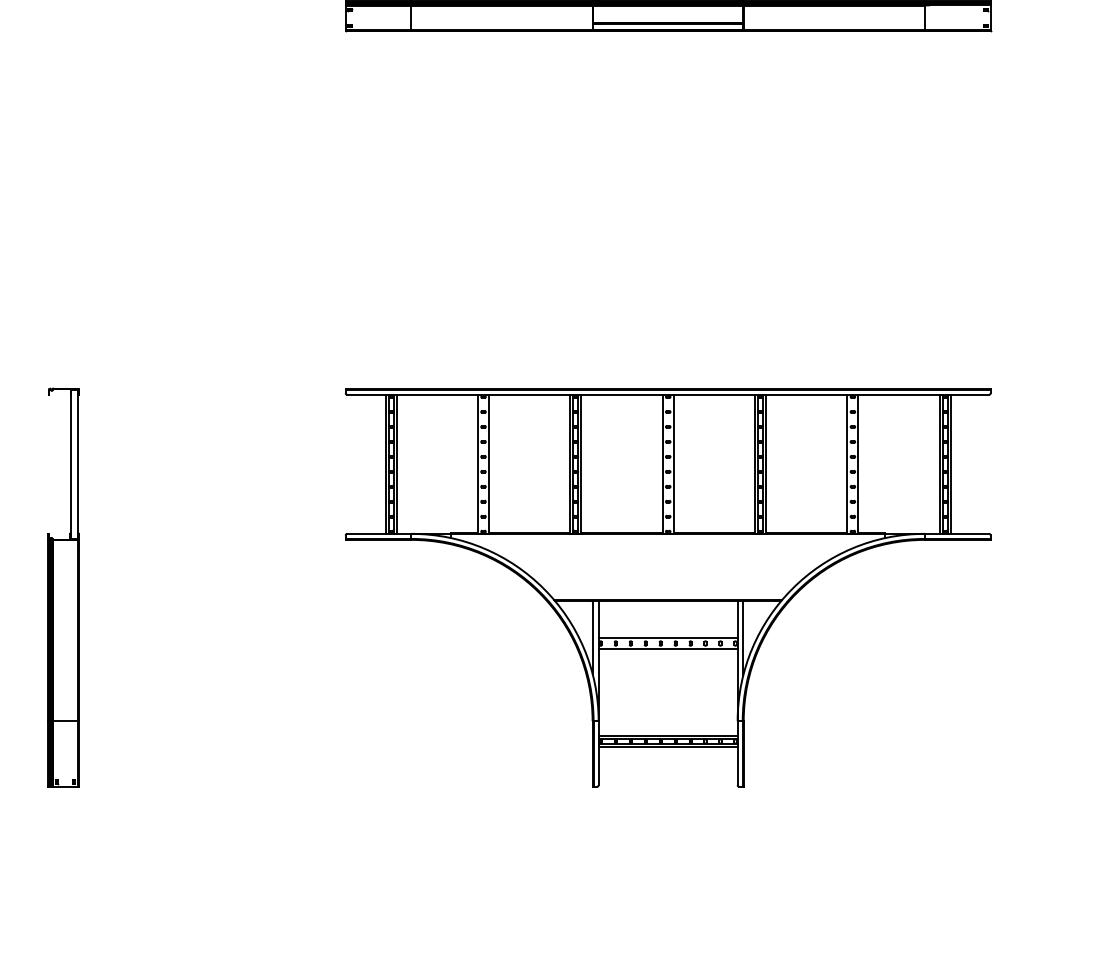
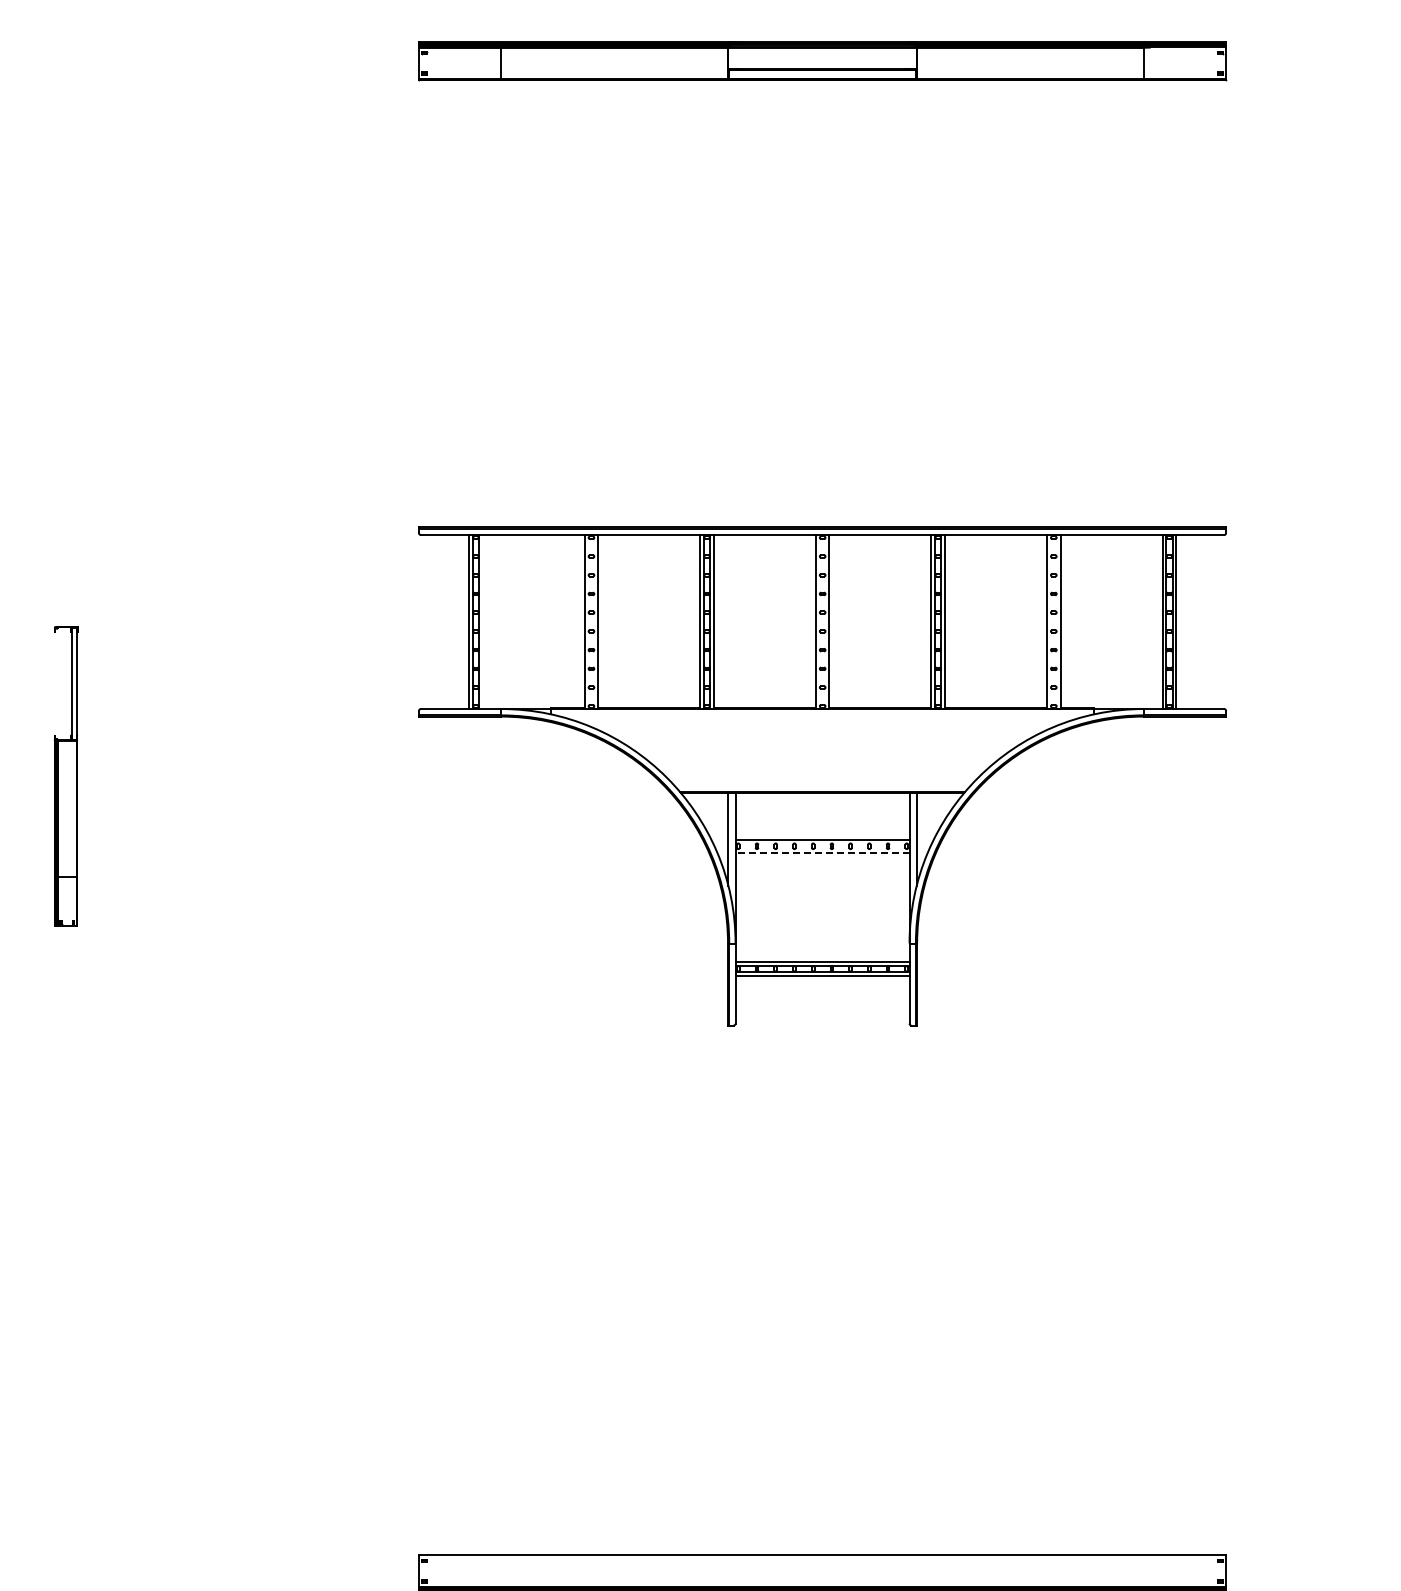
line: (396, 464) -> (482, 622), removed
part: (63, 587) -> (65, 776), size x0.6
line: (668, 649) -> (822, 853), solid -> dashed

